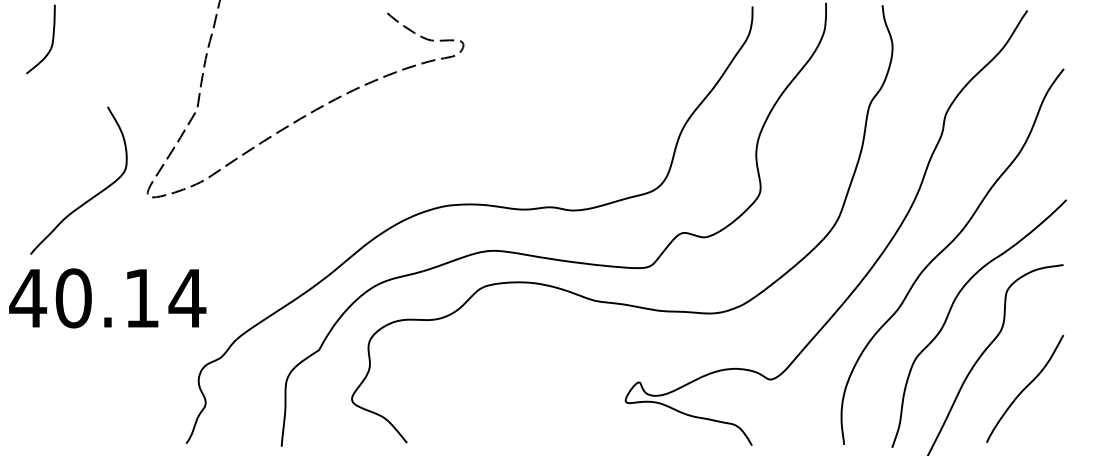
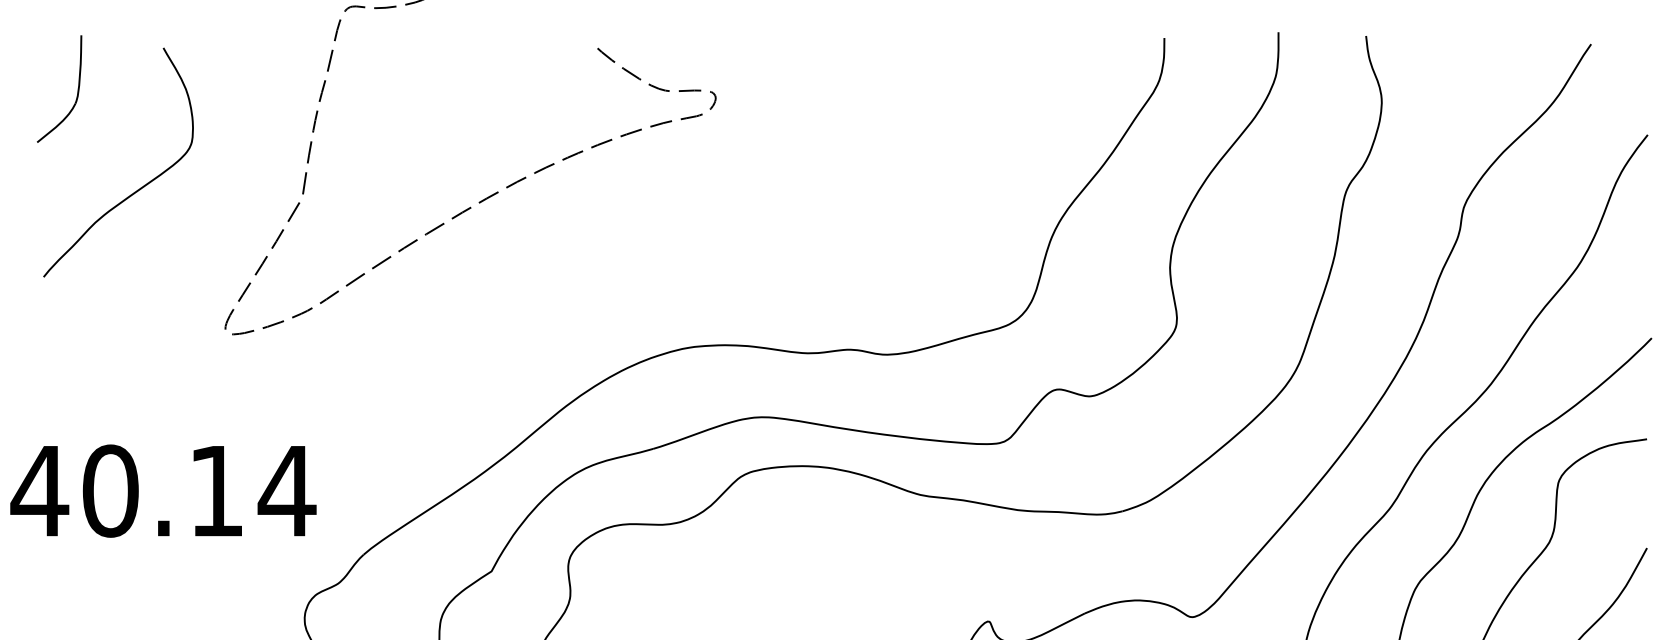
curve: (92, 196) -> (139, 187), moved

